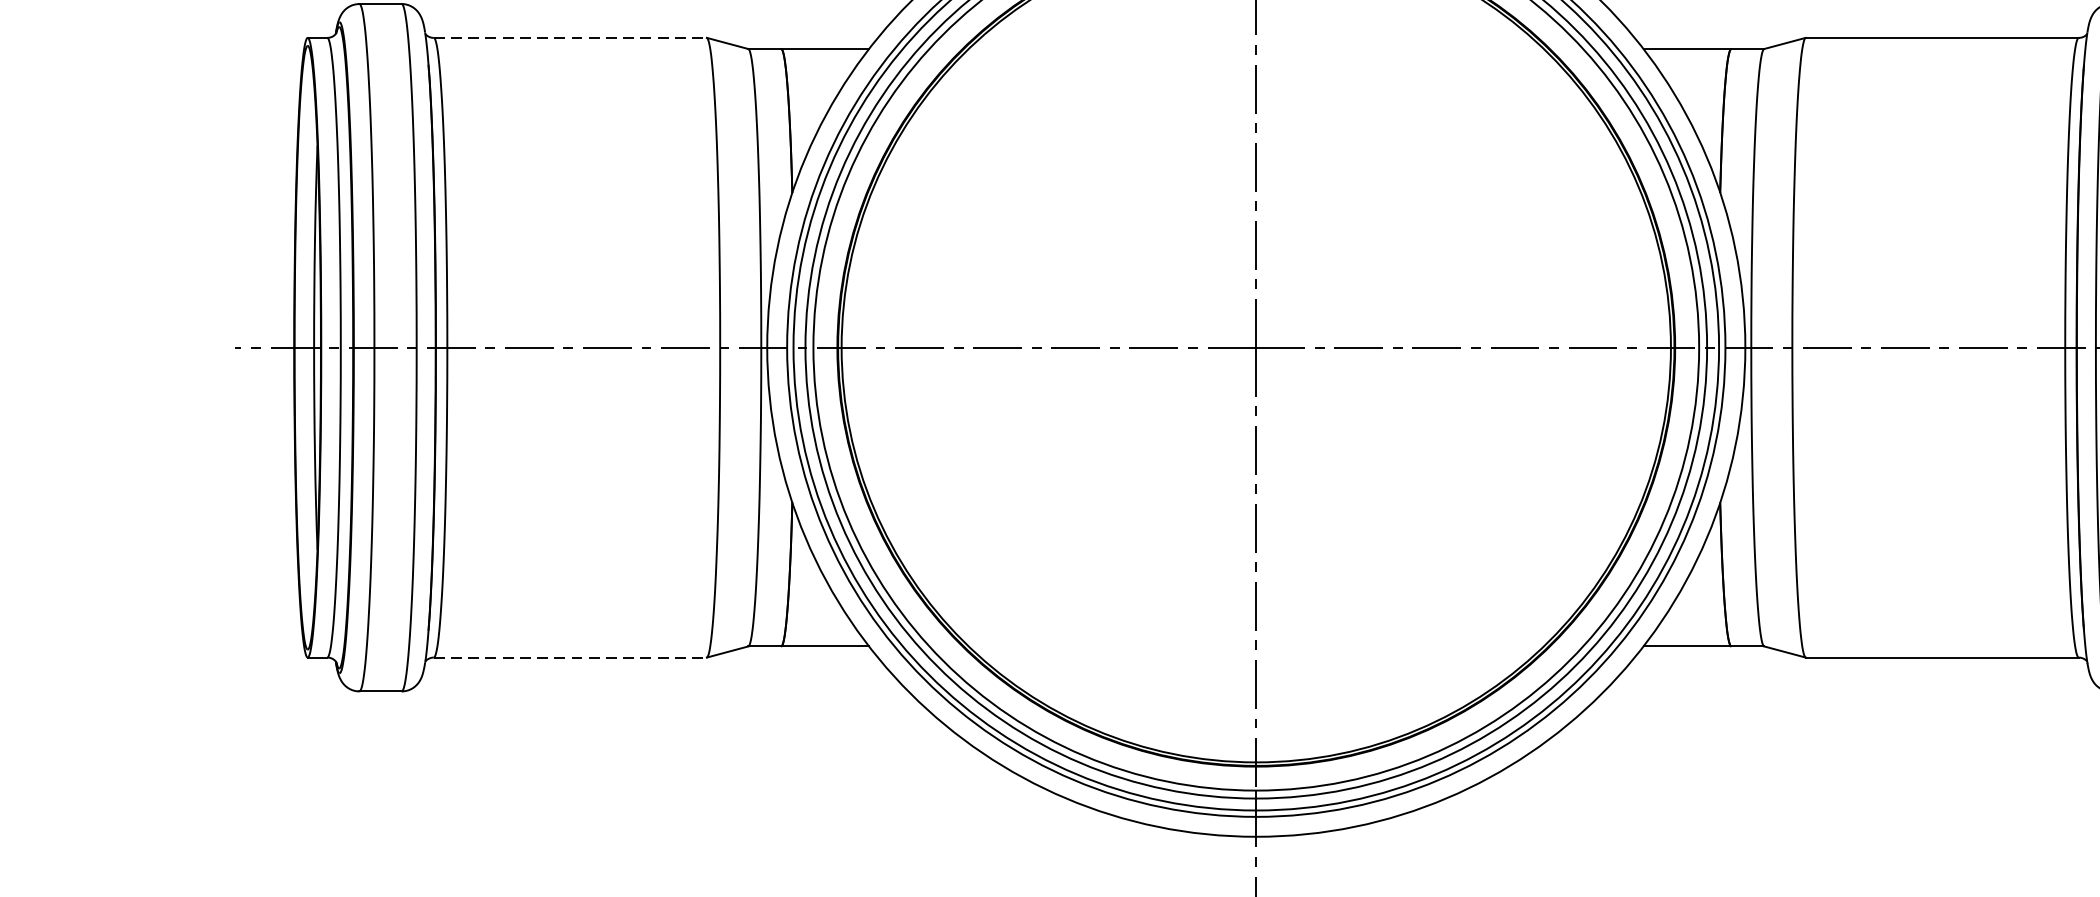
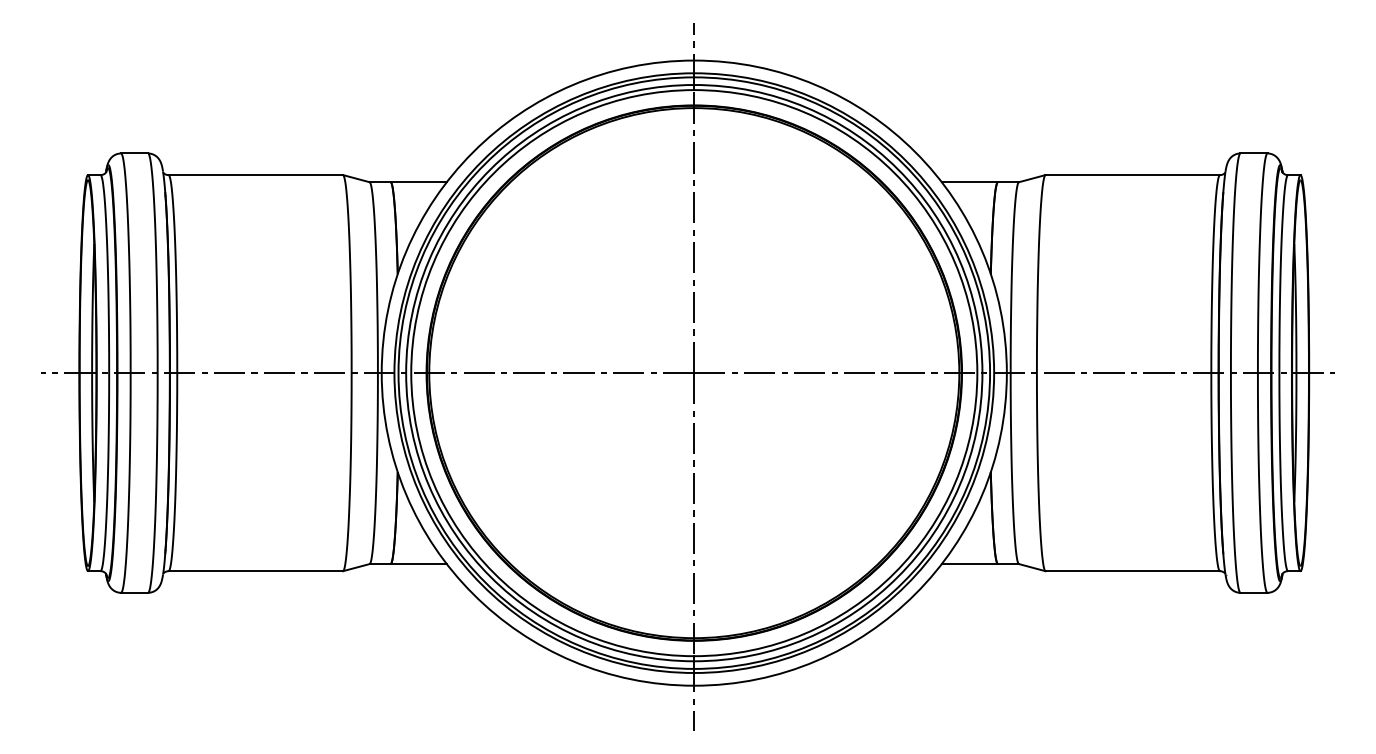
line: (571, 38) -> (256, 175), dashed -> solid
line: (571, 658) -> (256, 571), dashed -> solid

